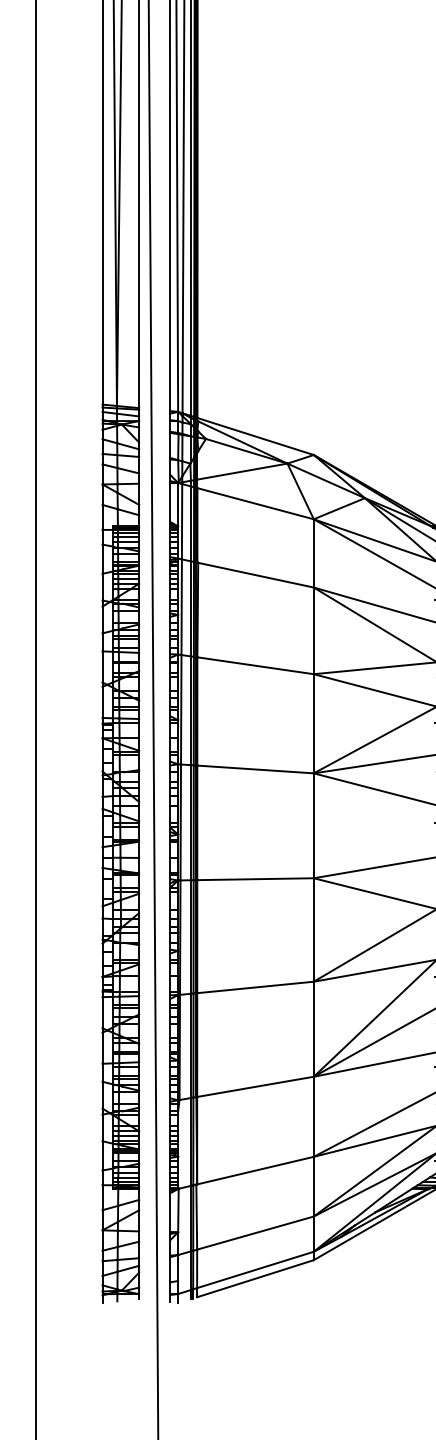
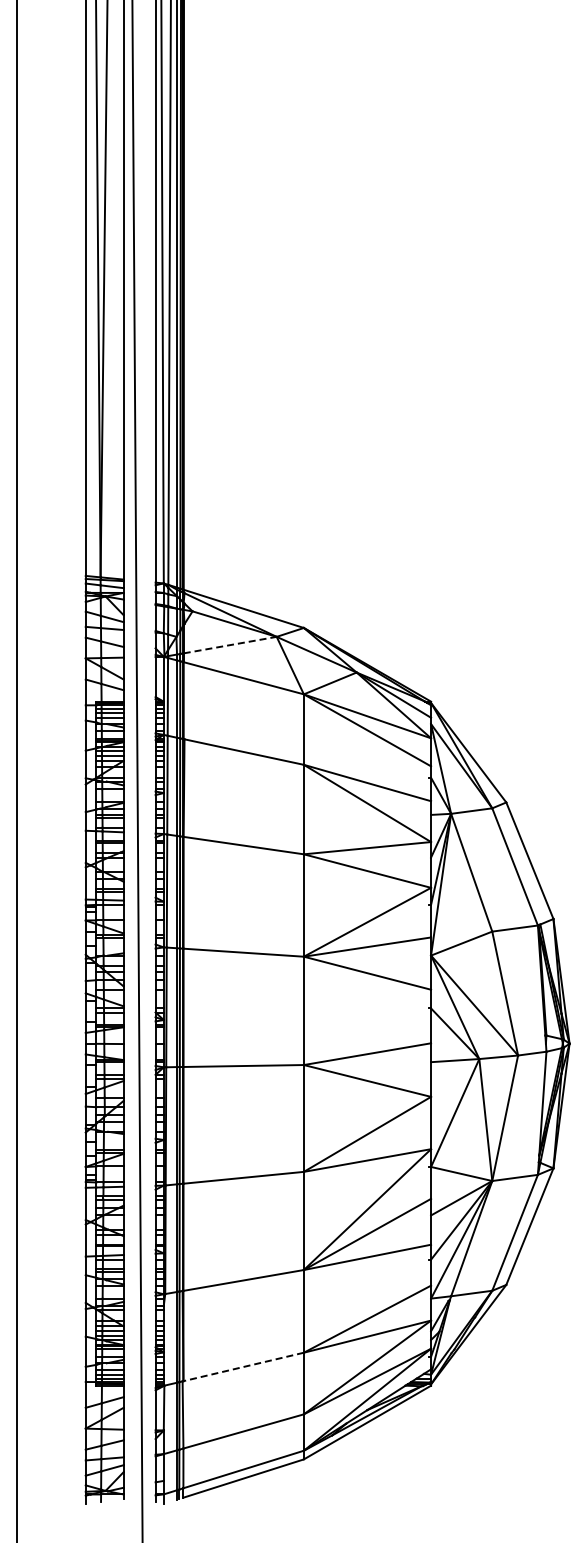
line: (242, 471) -> (230, 645), solid -> dashed
line: (255, 1170) -> (243, 1366), solid -> dashed

